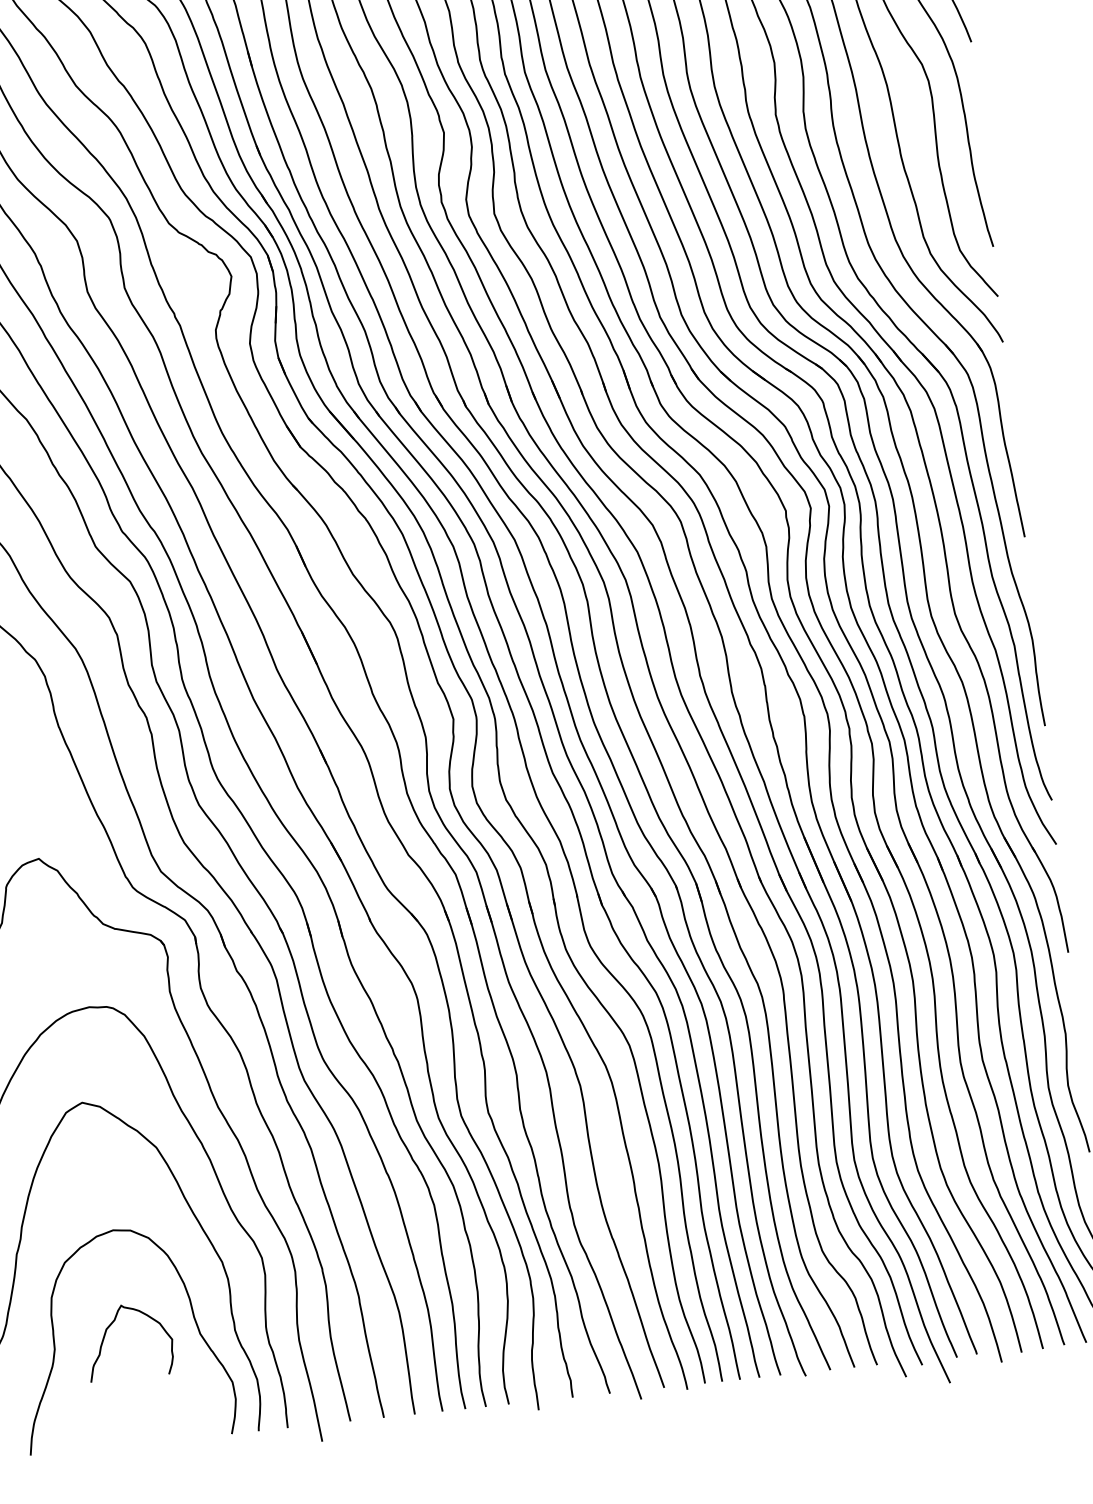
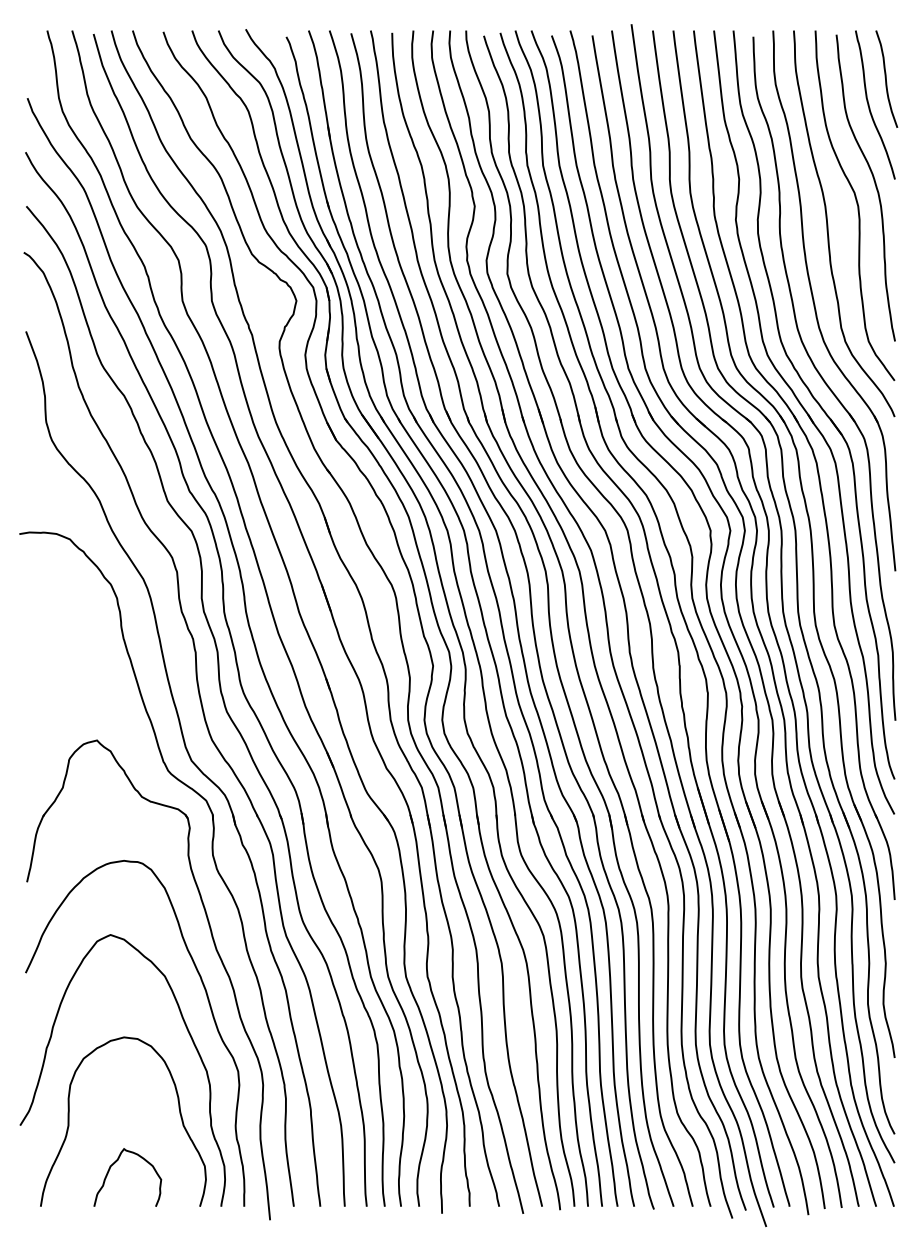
curve: (111, 1326) -> (114, 1164), moved

